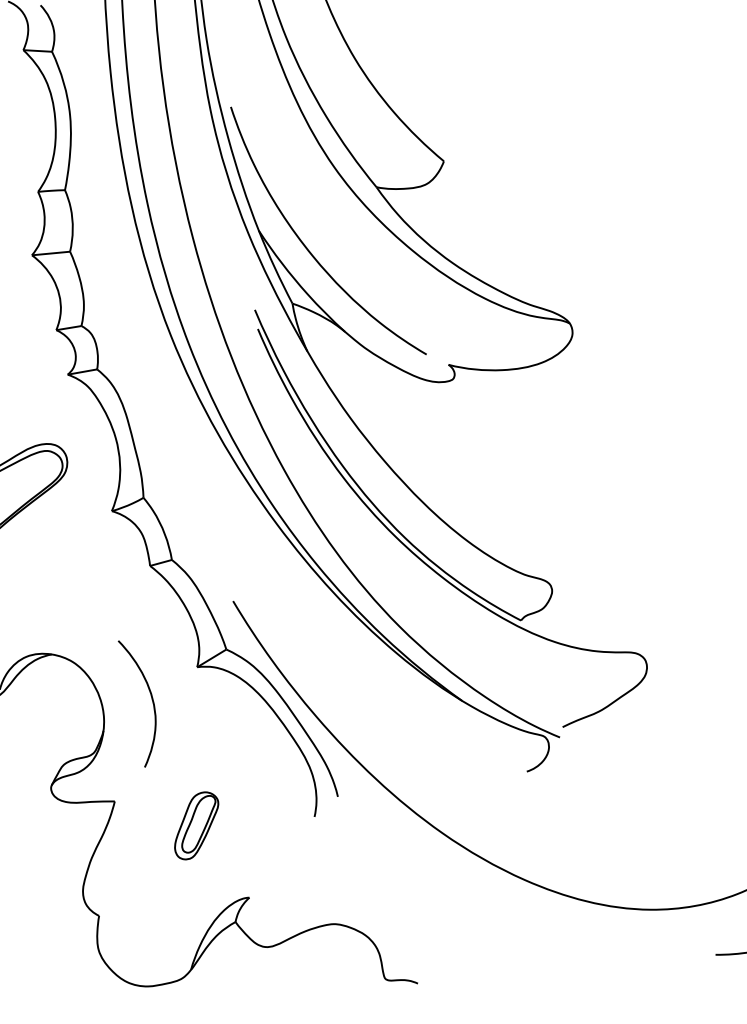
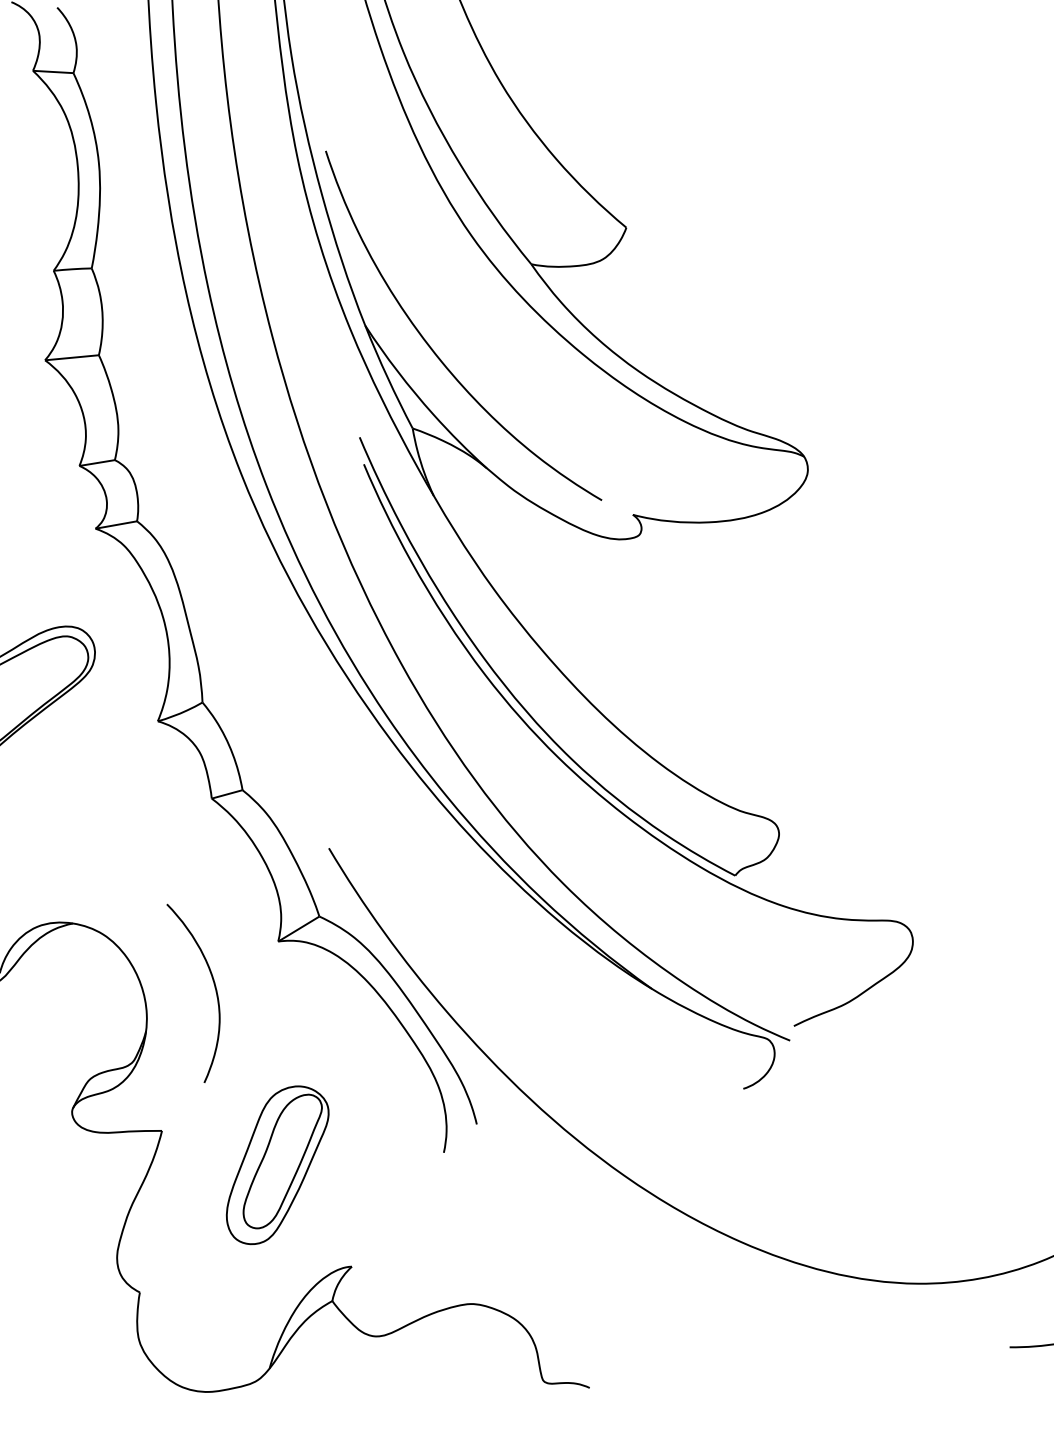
part: (196, 825) -> (277, 1164), size x1.67

